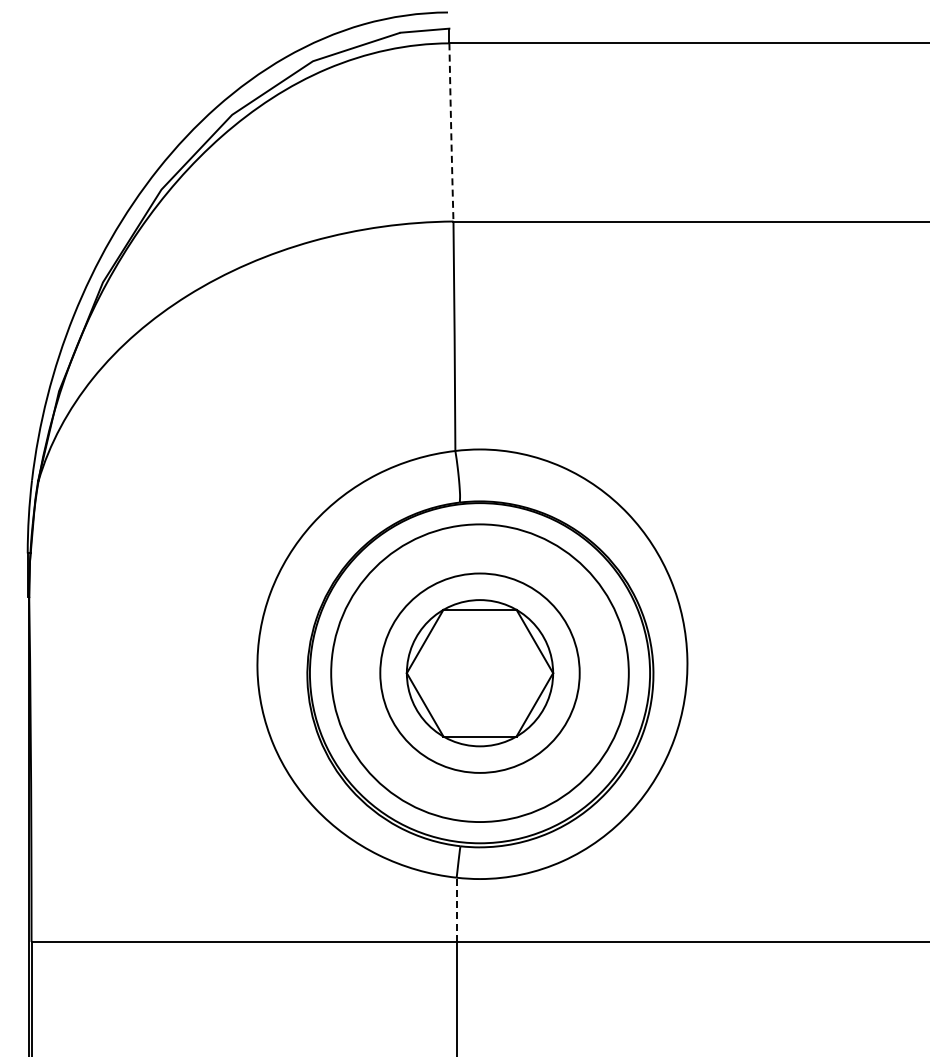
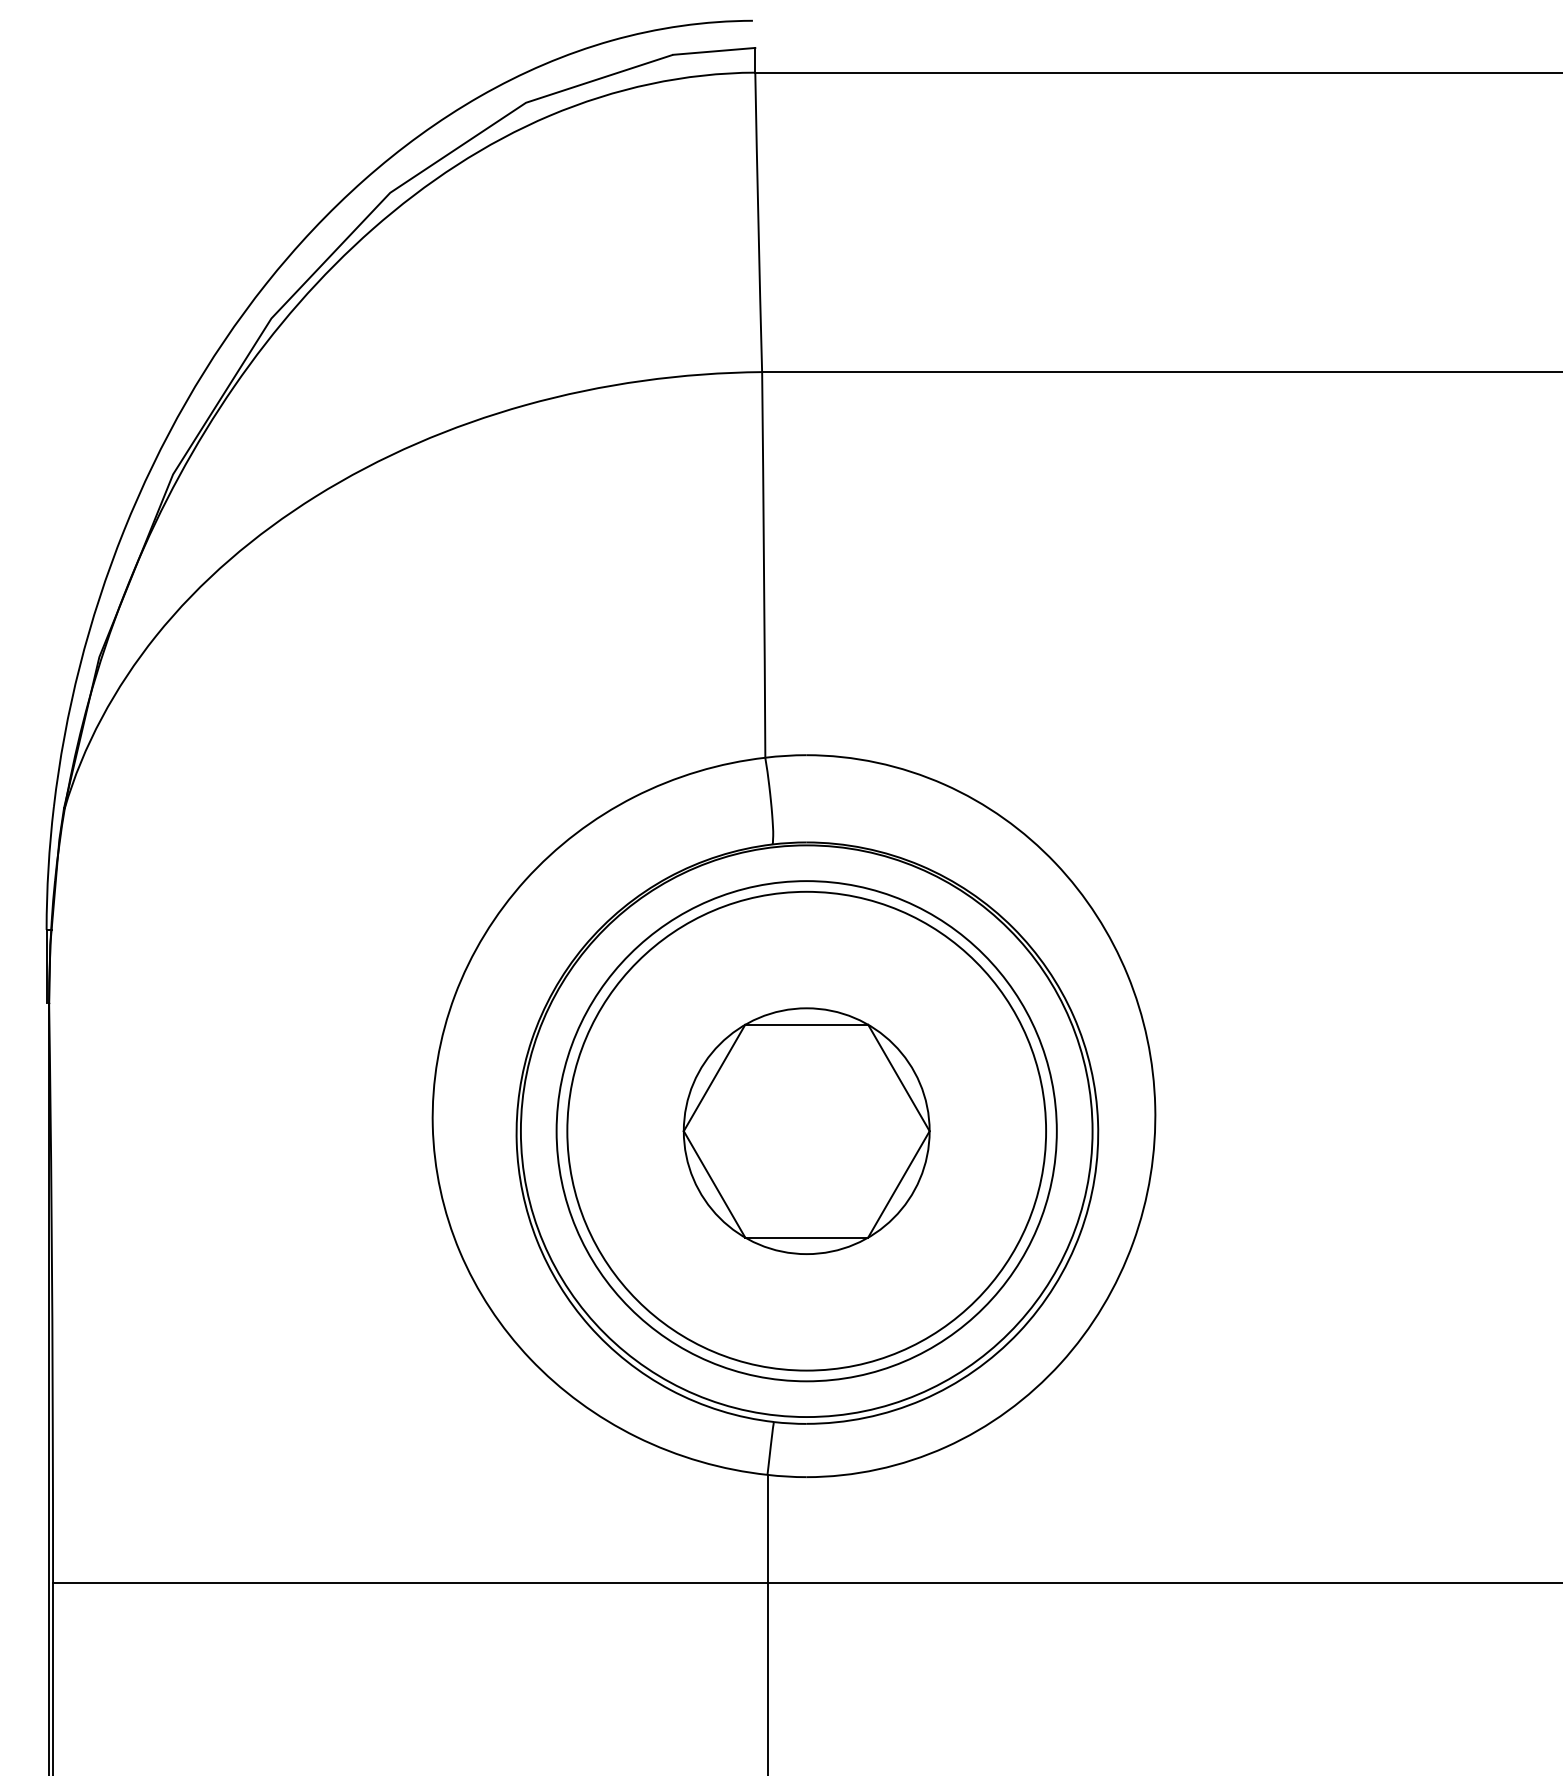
arc: (451, 132) -> (758, 222), dashed -> solid
circle: (479, 672) -> (805, 1130), size x1.43
line: (456, 909) -> (767, 1528), dashed -> solid

